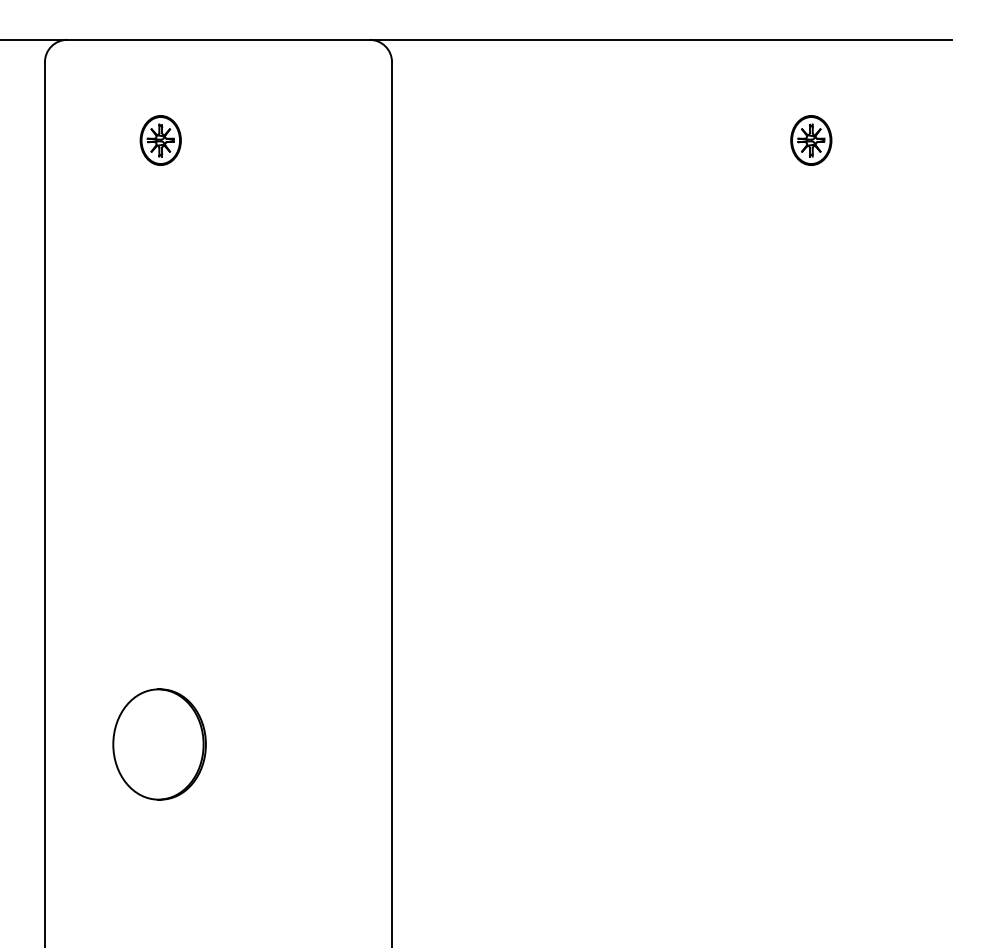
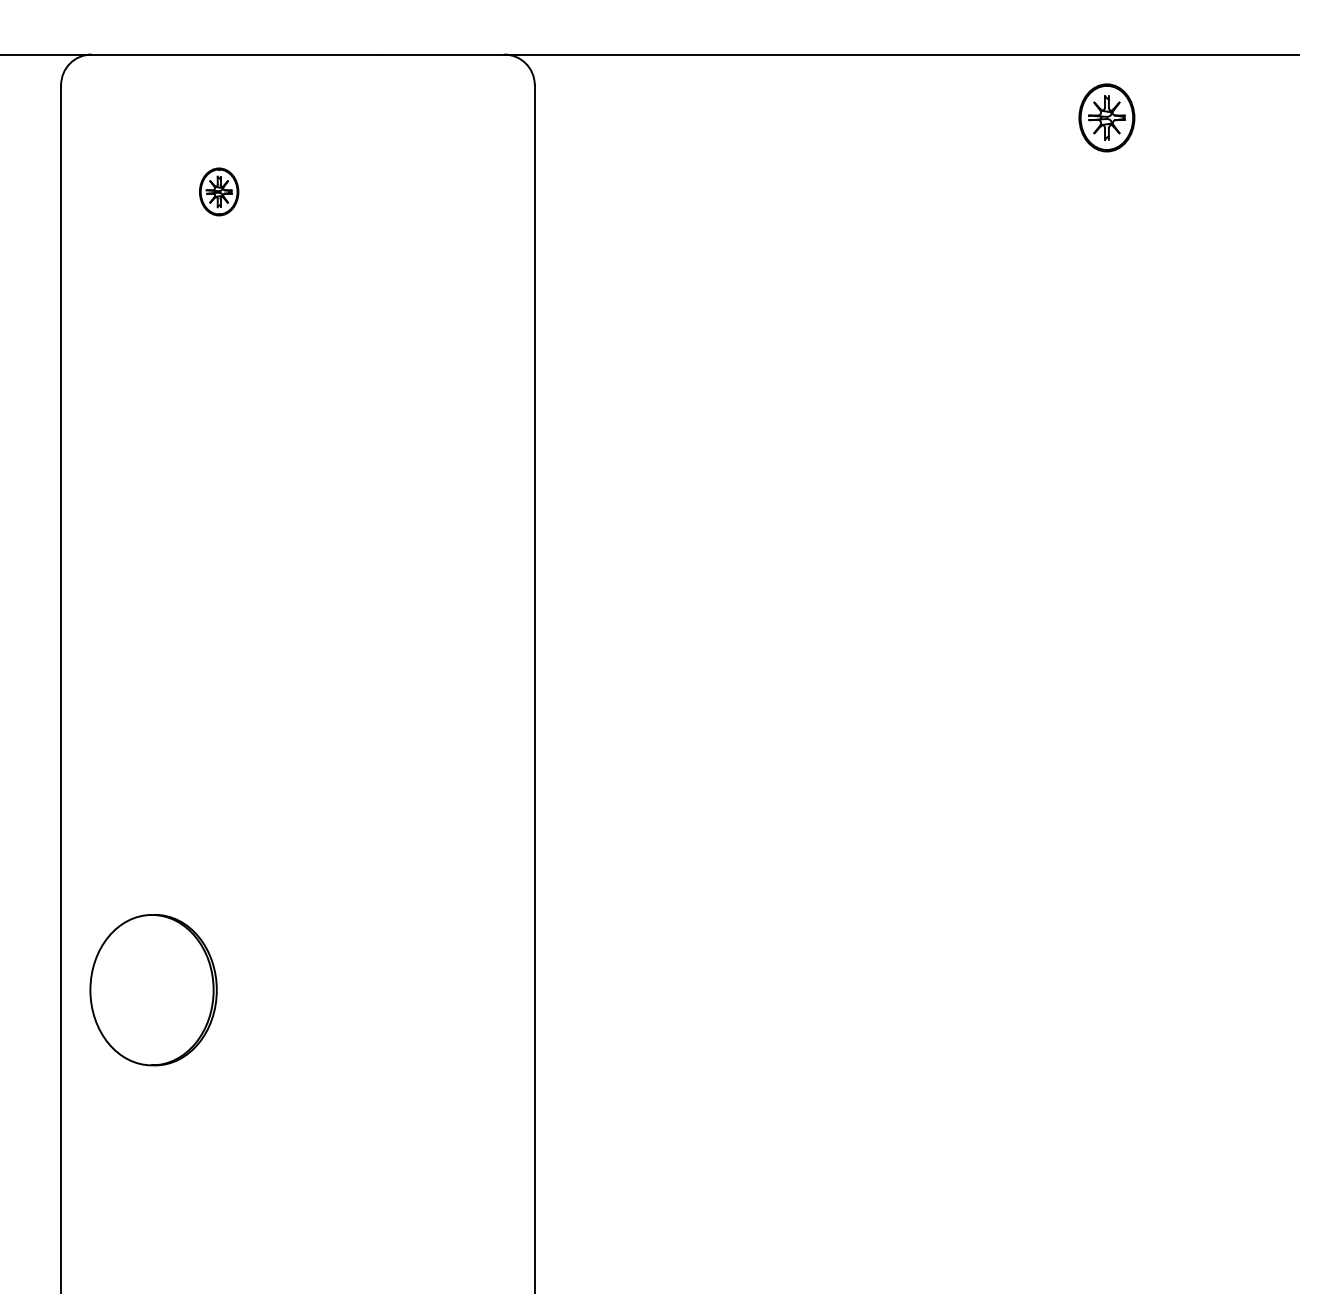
part: (160, 140) -> (218, 191), size x0.7
part: (811, 140) -> (1106, 117), moved
part: (159, 744) -> (153, 990), moved

